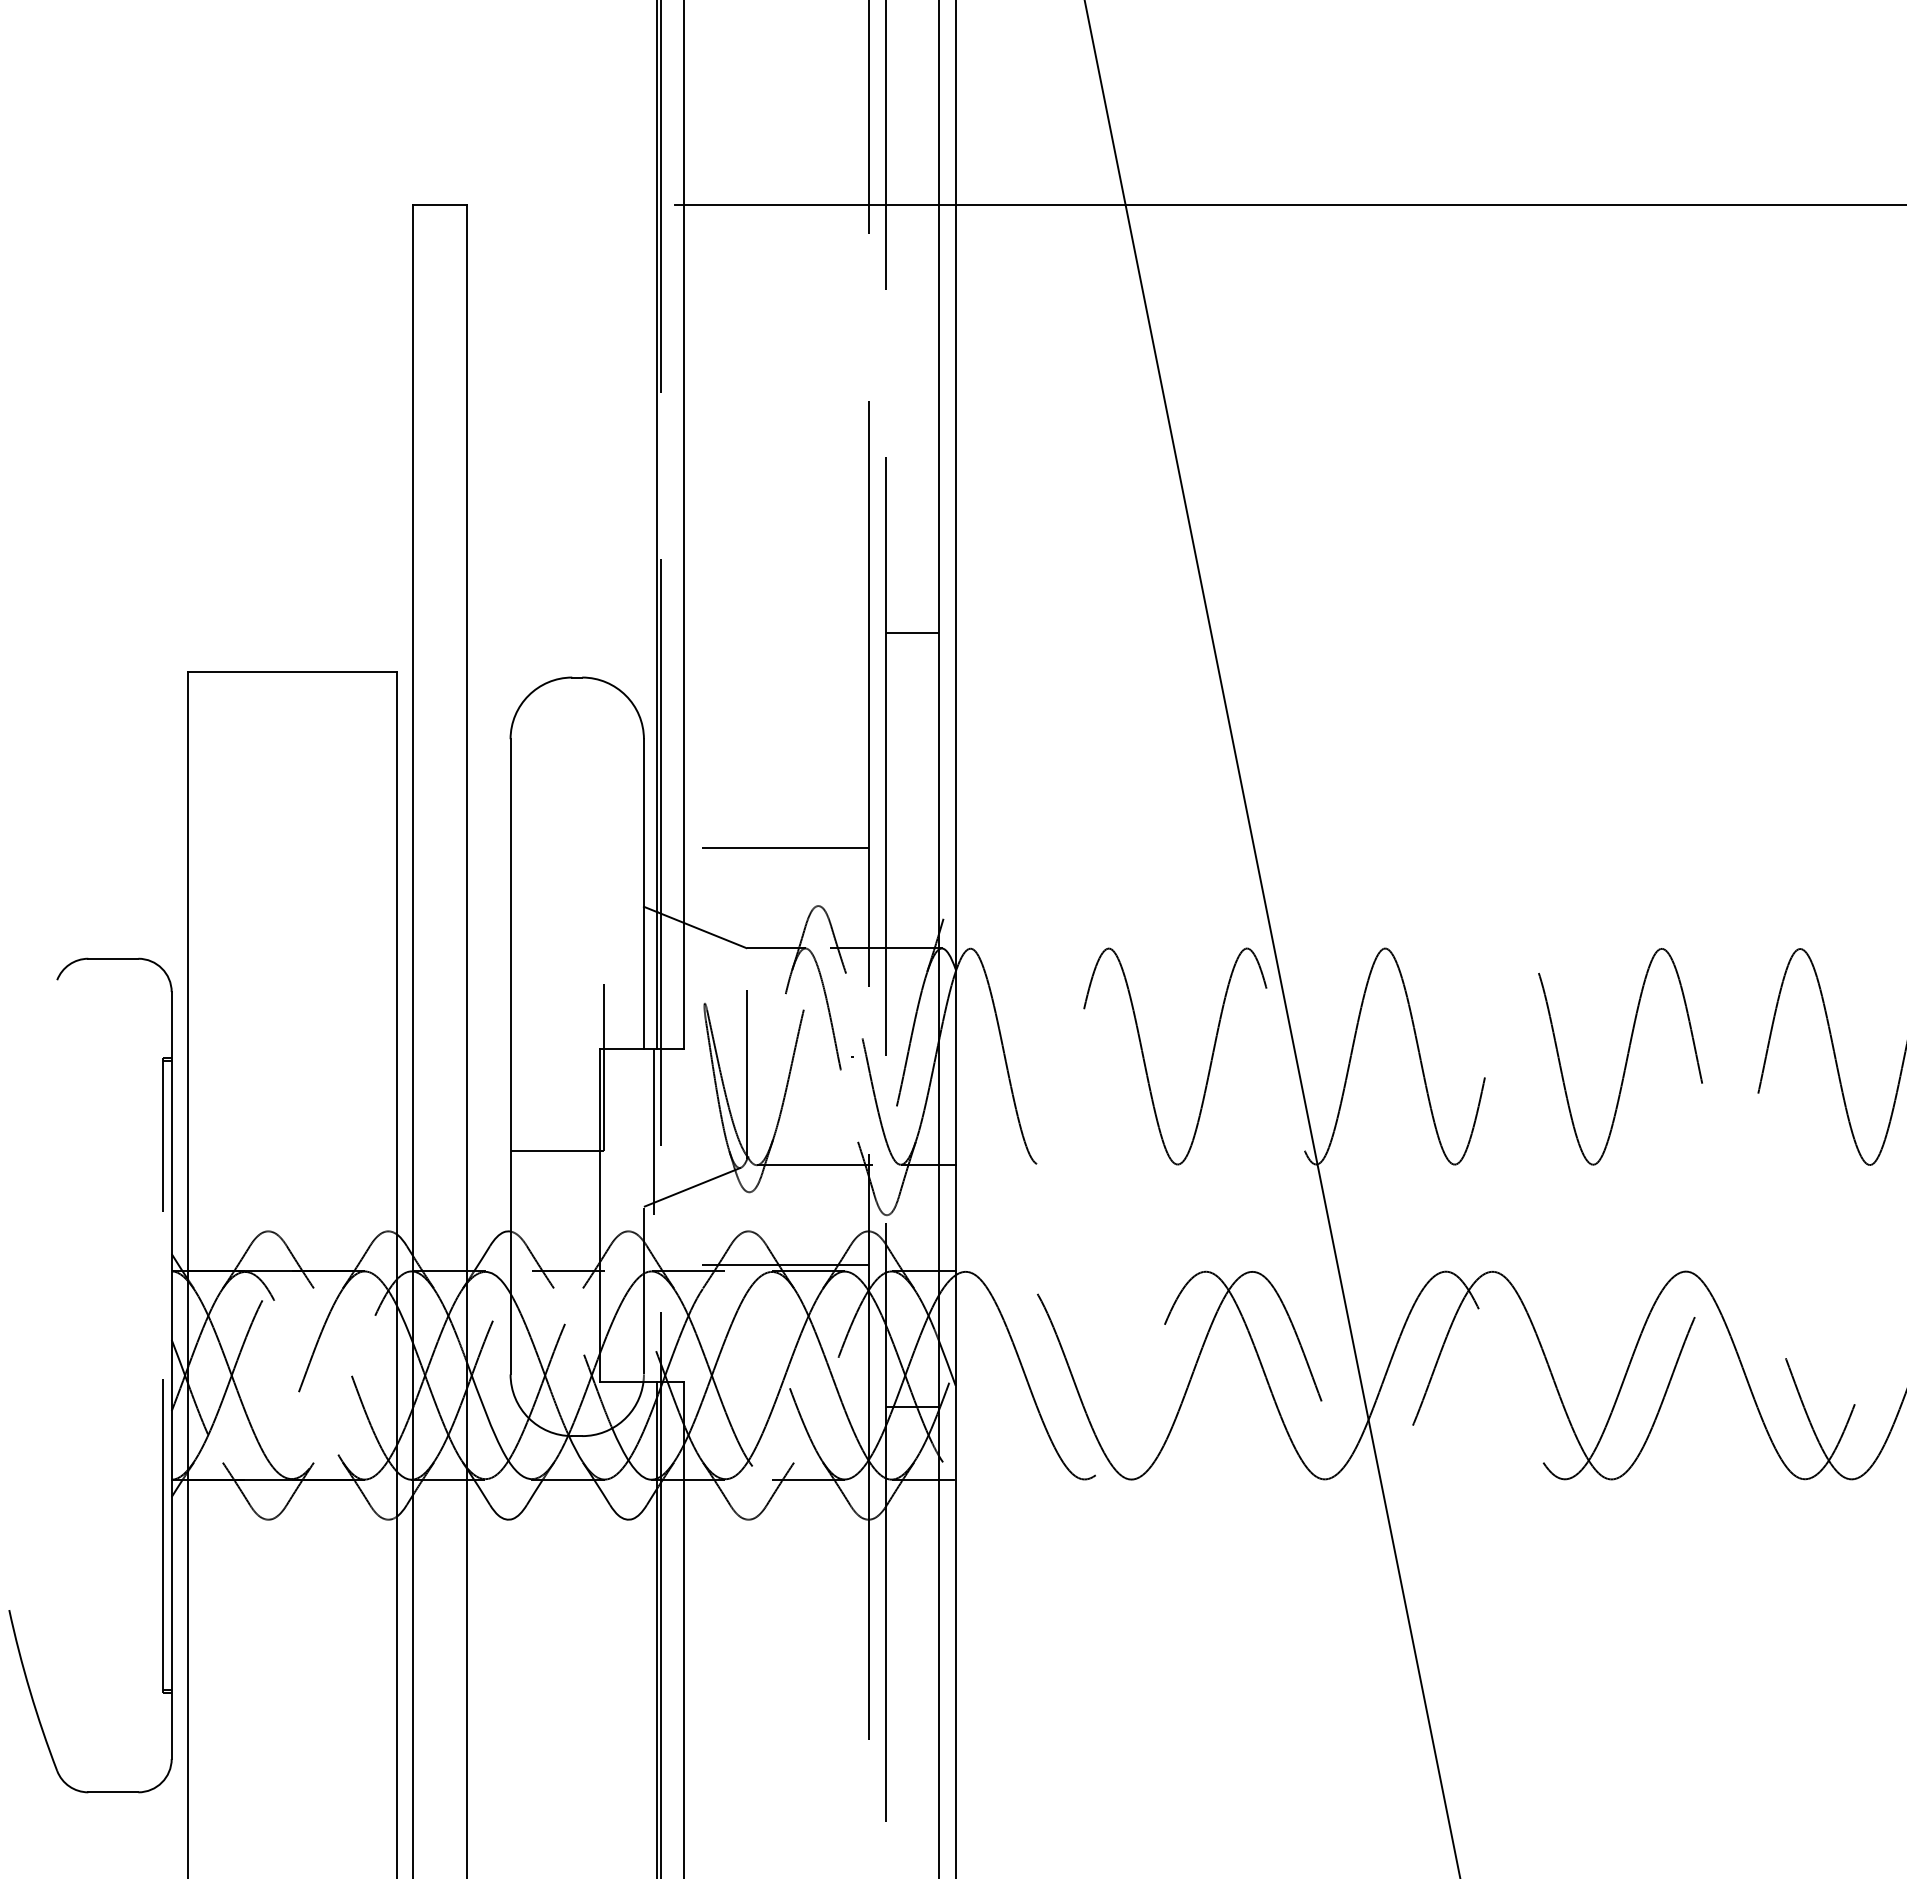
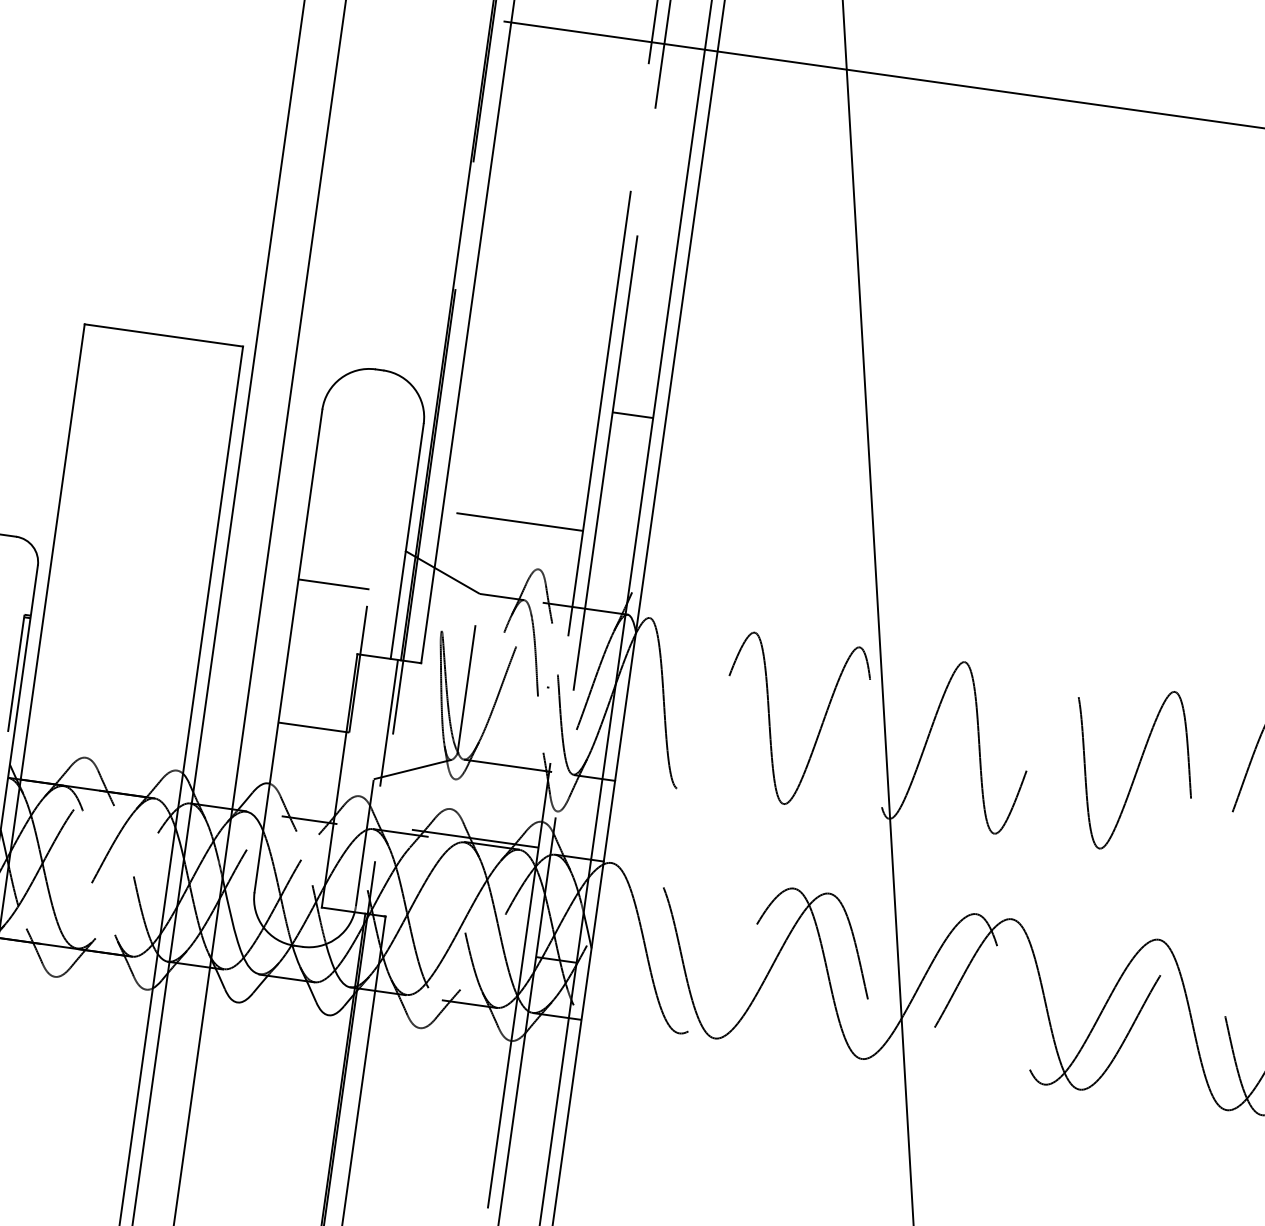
line: (912, 633) -> (632, 415), moved
line: (556, 962) -> (333, 584), added

